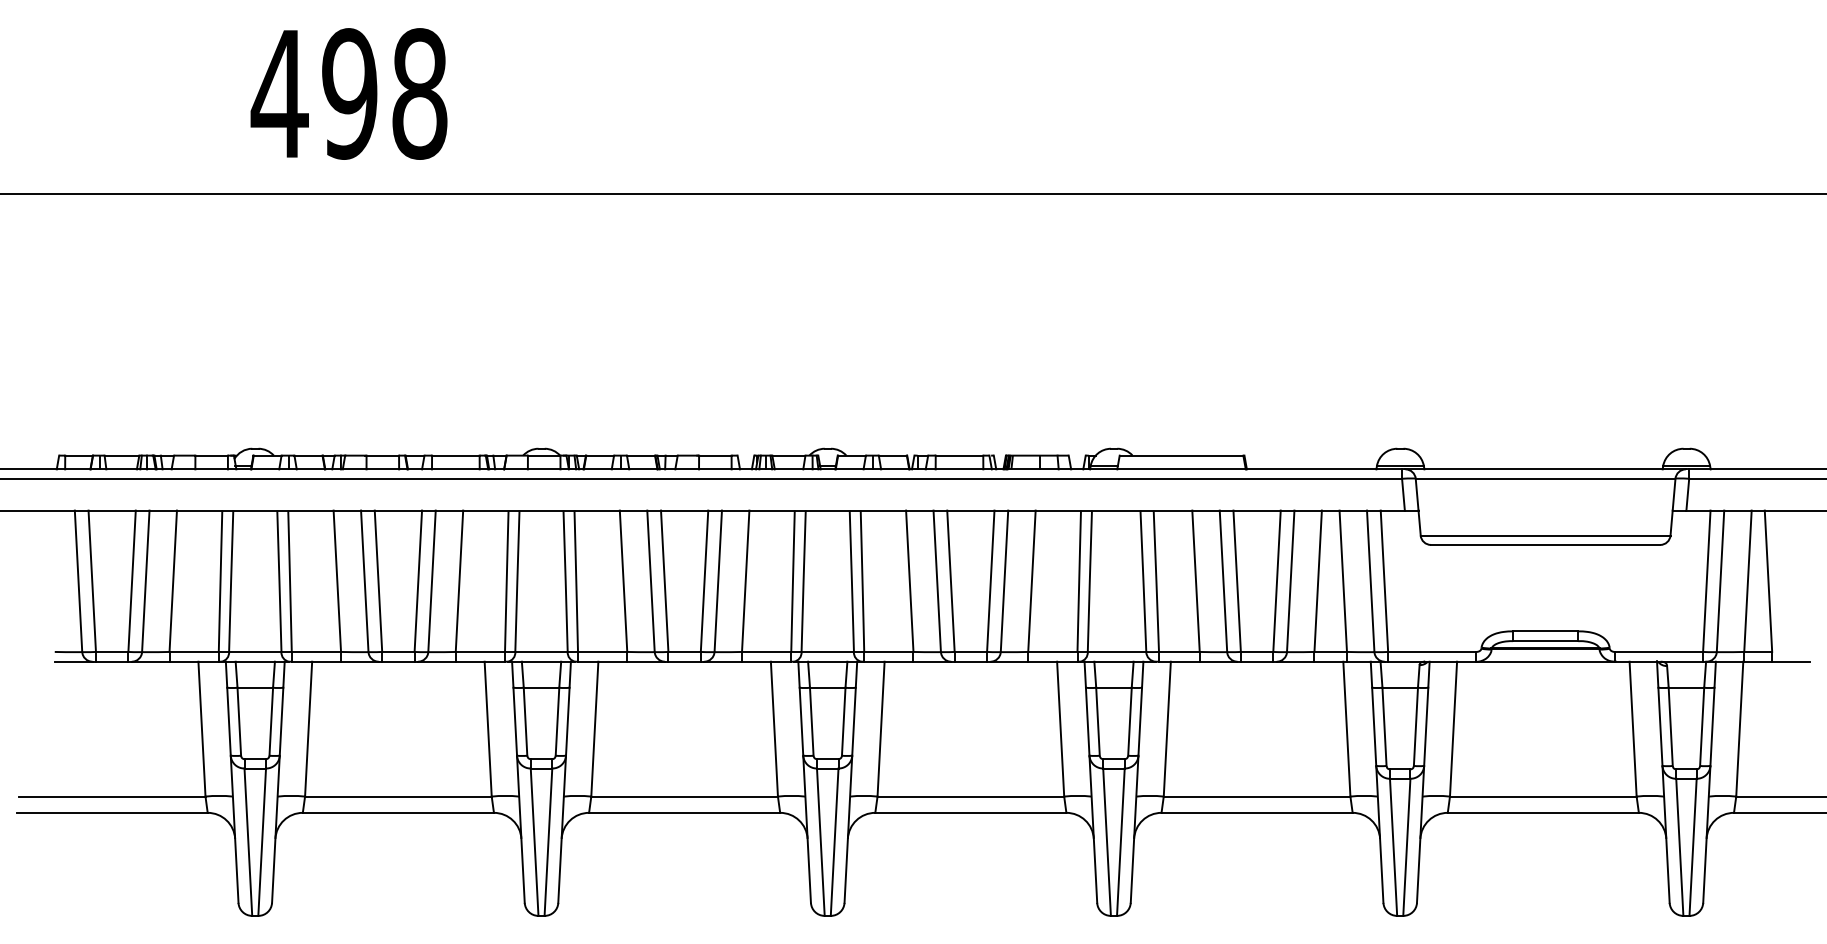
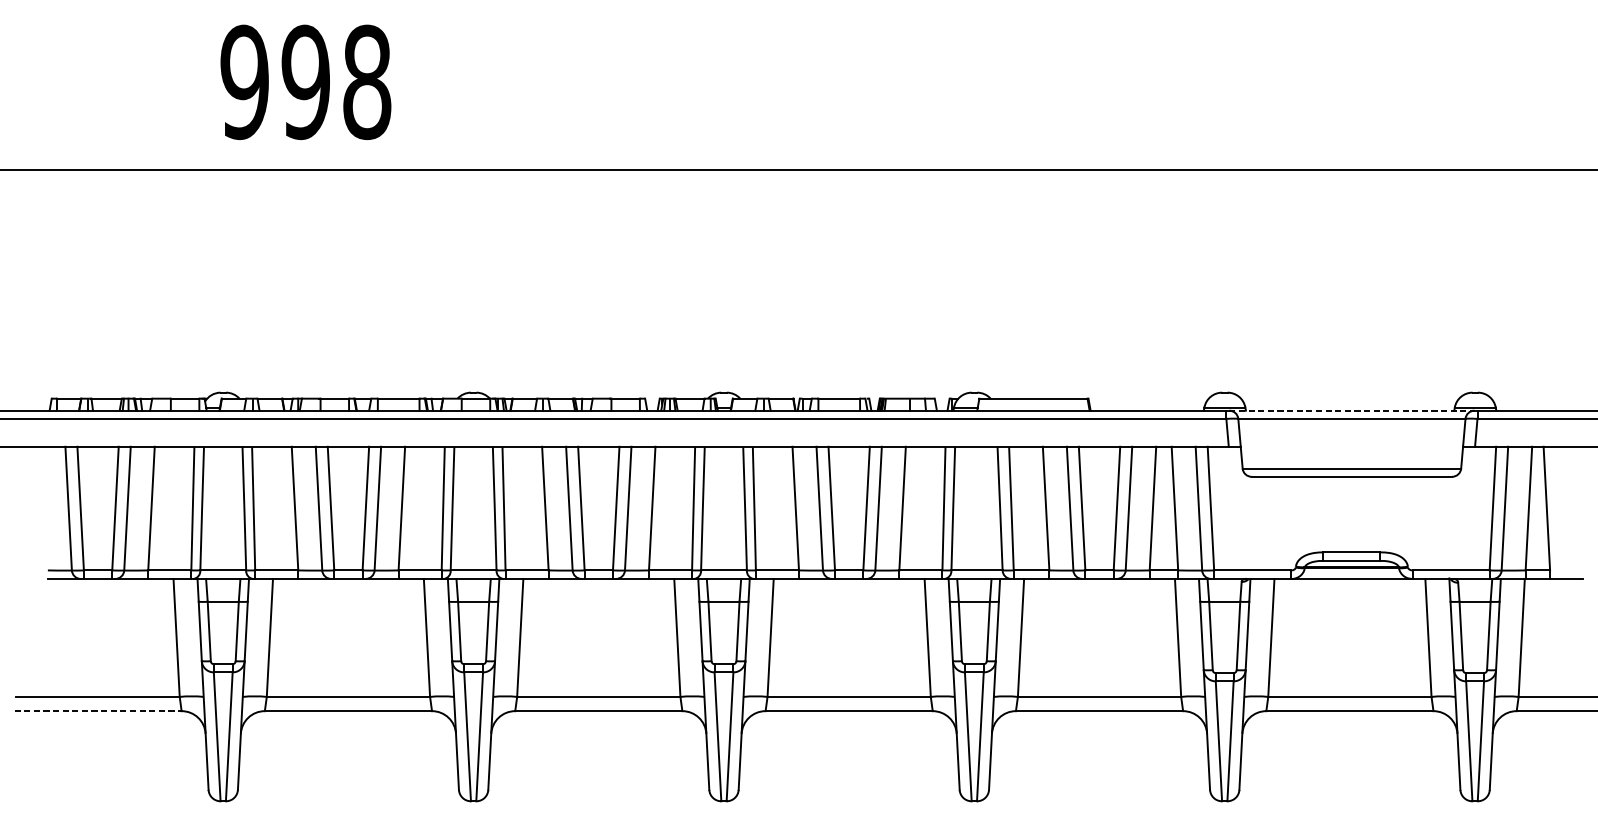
text: (279, 93) -> (244, 81), 498 -> 998
line: (1546, 469) -> (1352, 410), solid -> dashed
line: (112, 812) -> (98, 710), solid -> dashed

